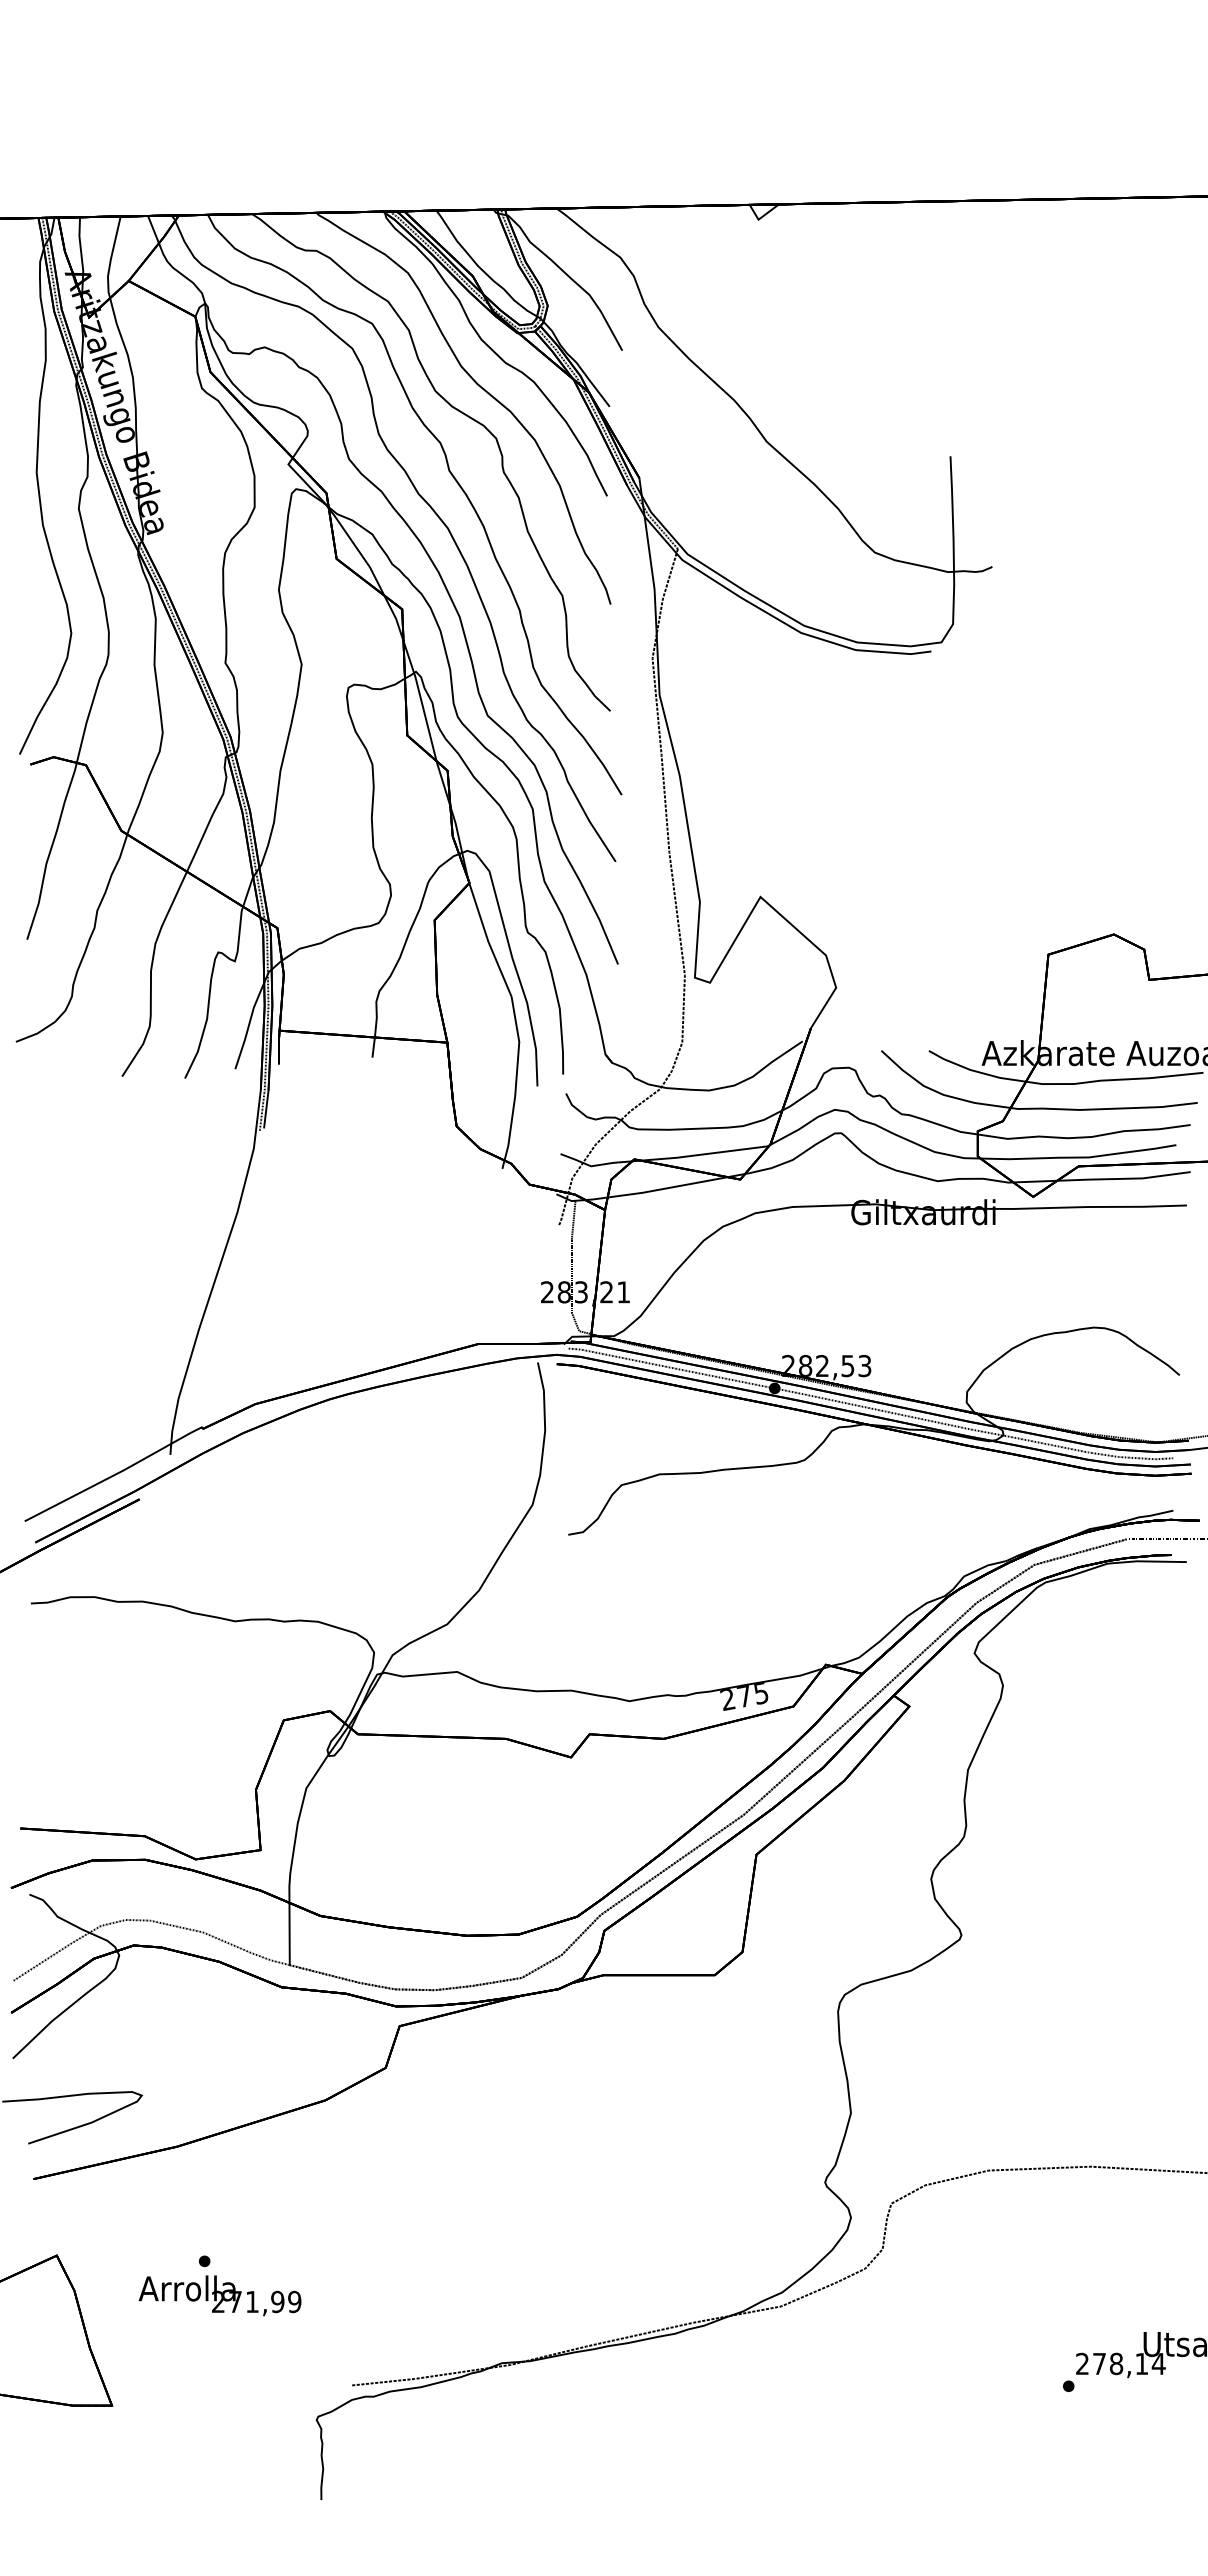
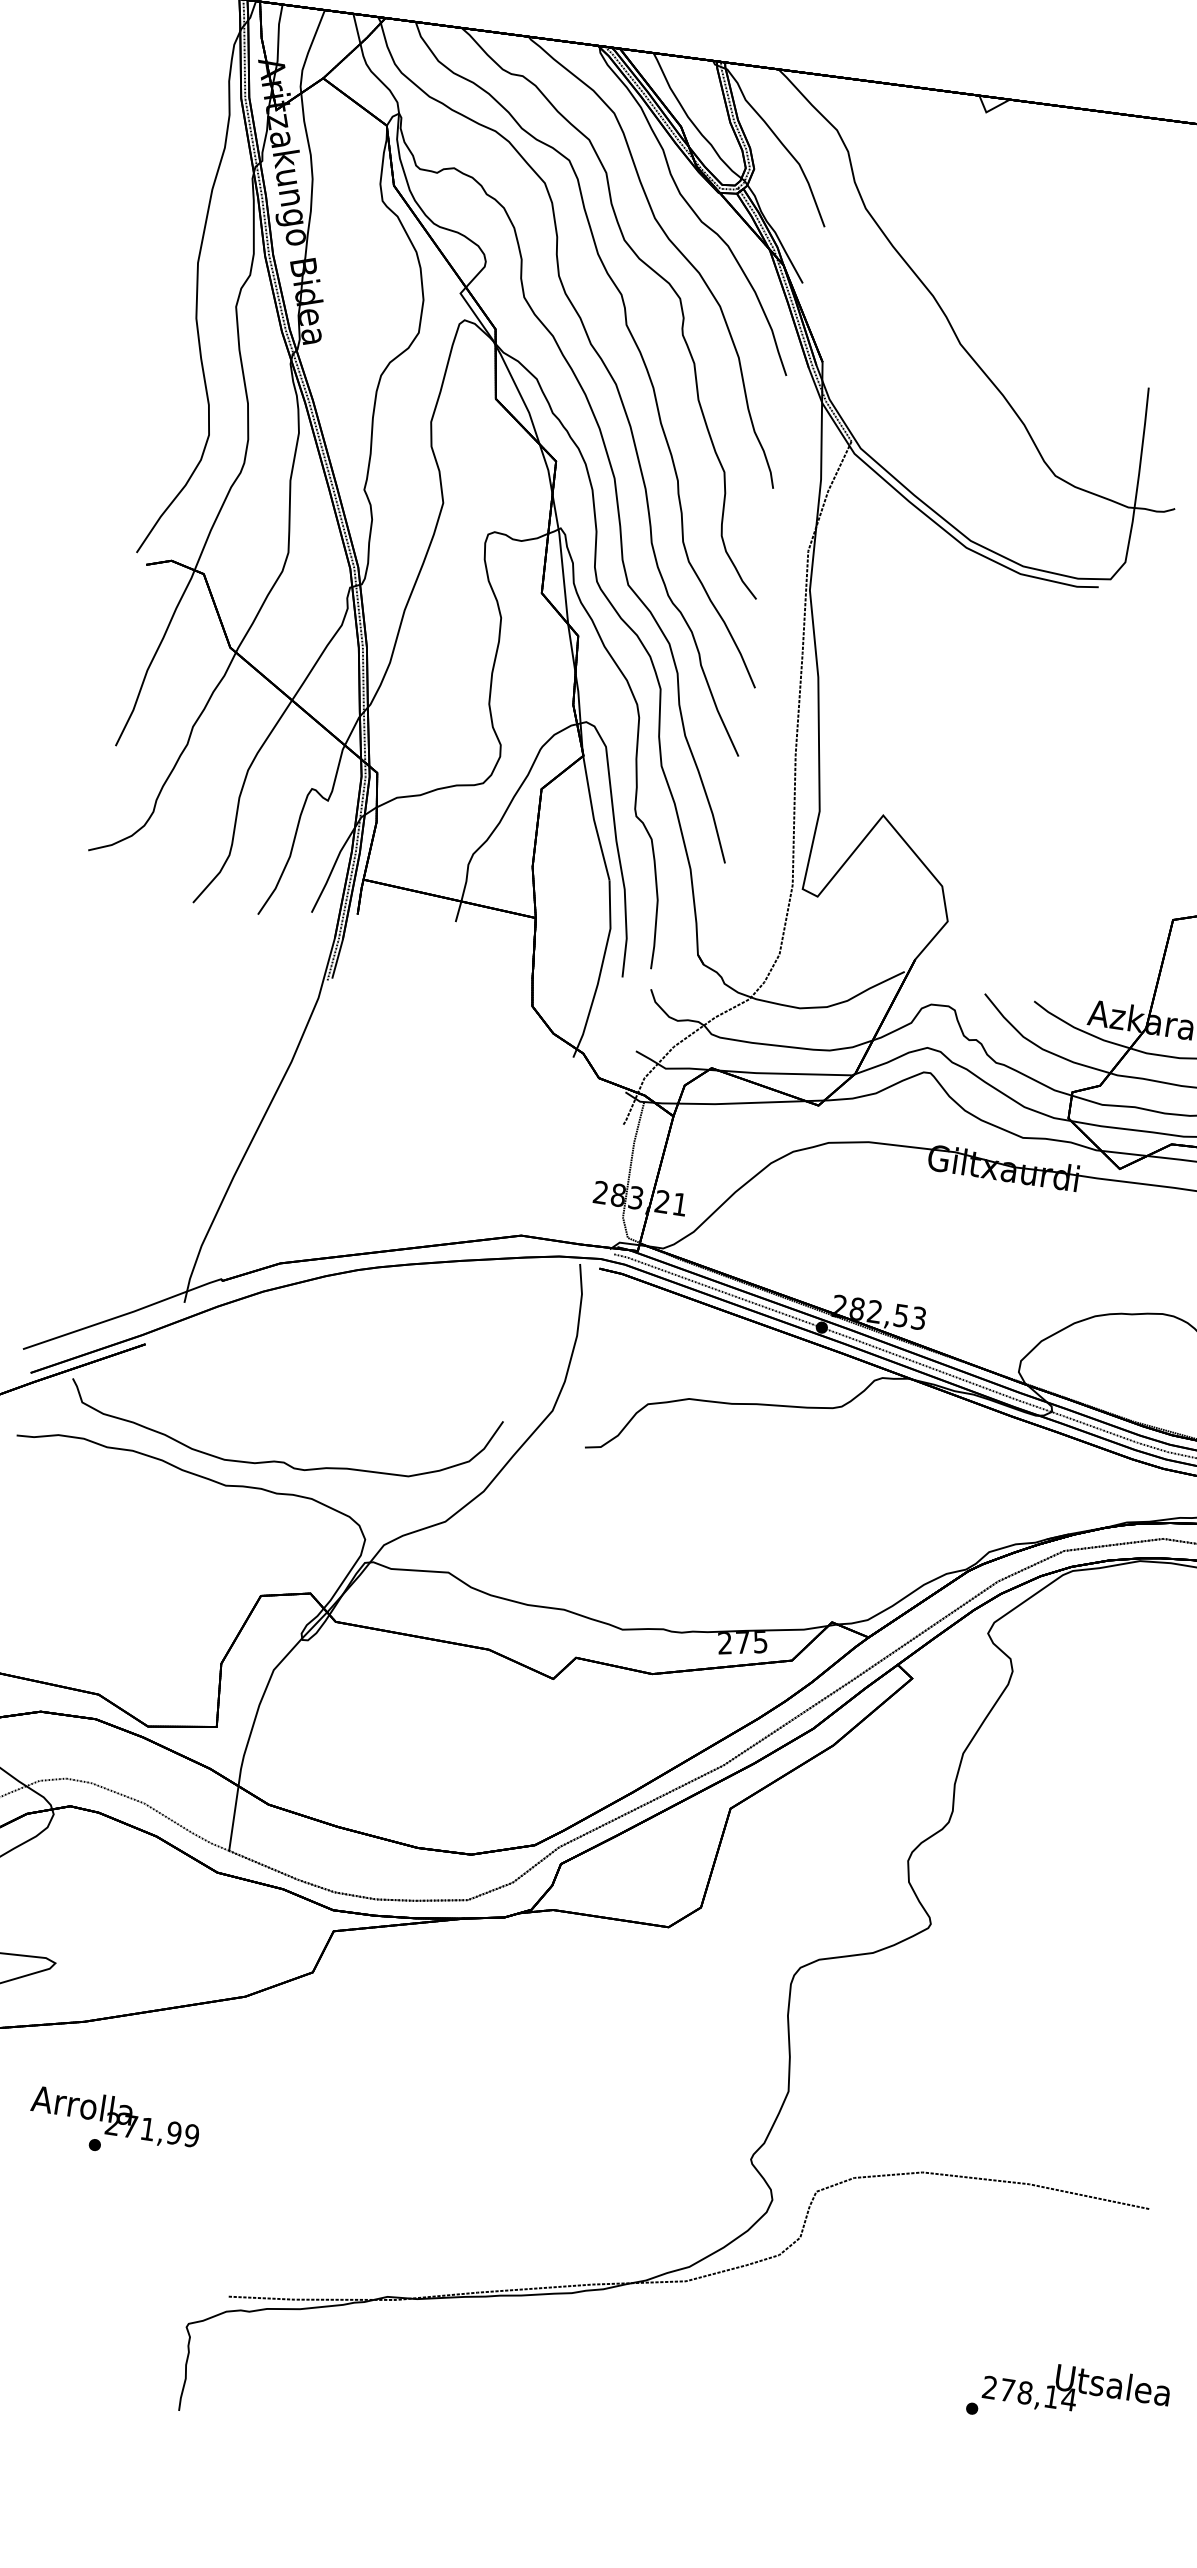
curve: (281, 1590) -> (278, 1460), added
text: (219, 2295) -> (114, 2117), moved

